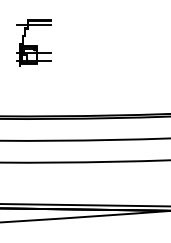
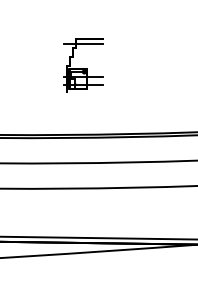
part: (33, 42) -> (82, 64), moved

